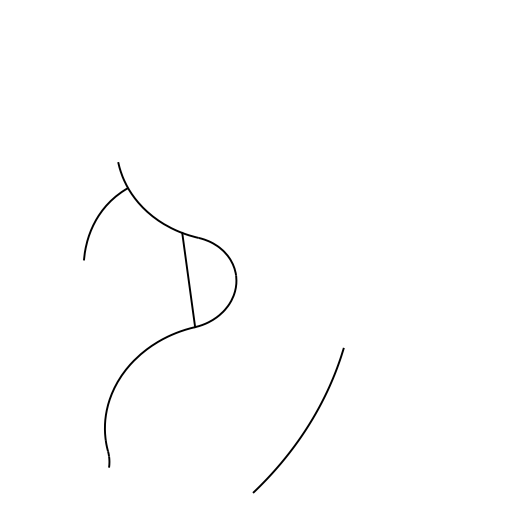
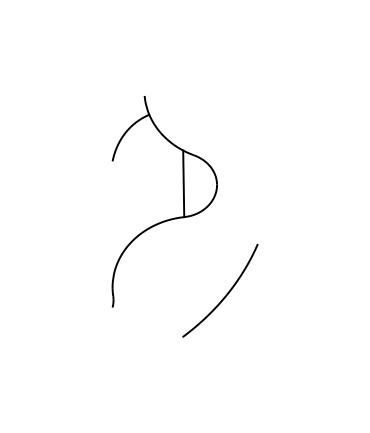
part: (175, 331) -> (170, 218), moved

